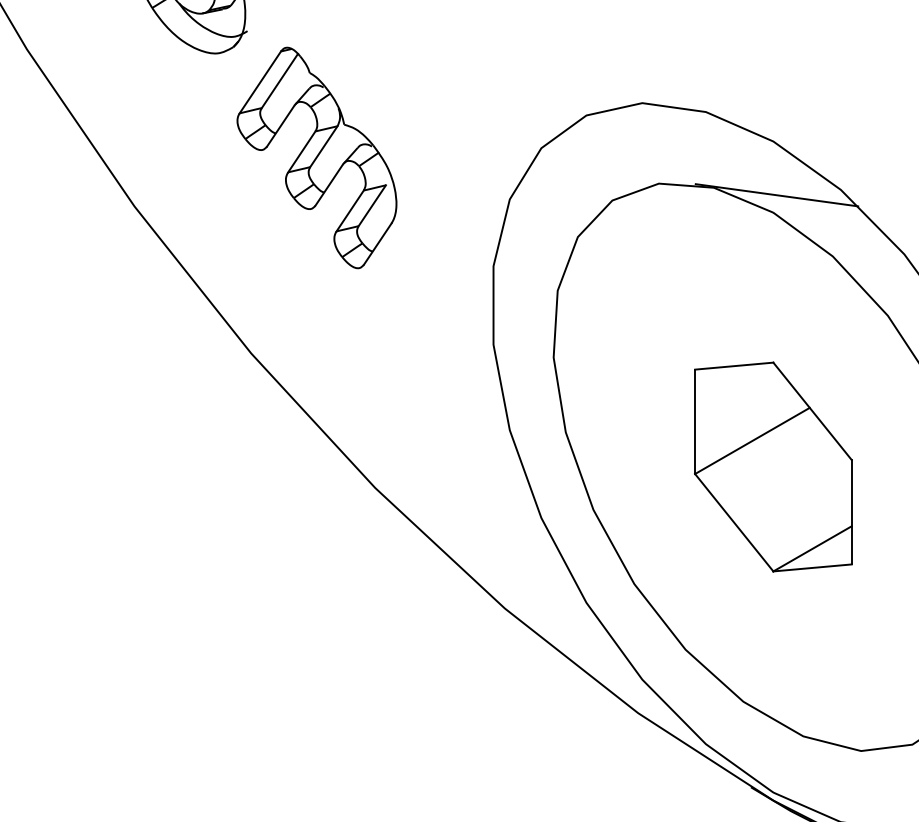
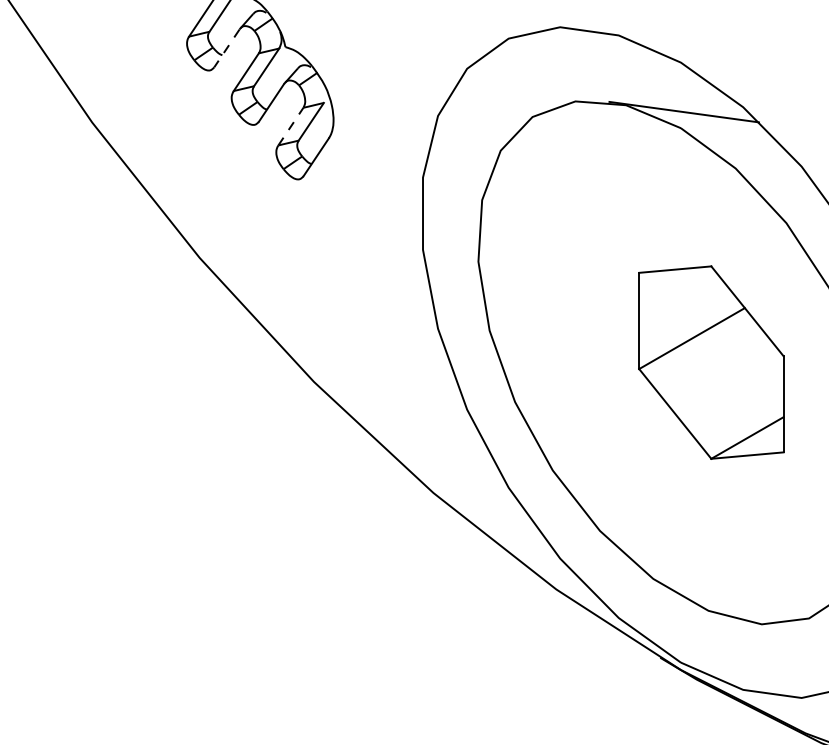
line: (280, 126) -> (226, 48), solid -> dashed
line: (350, 210) -> (291, 126), solid -> dashed
part: (773, 466) -> (711, 362), moved

